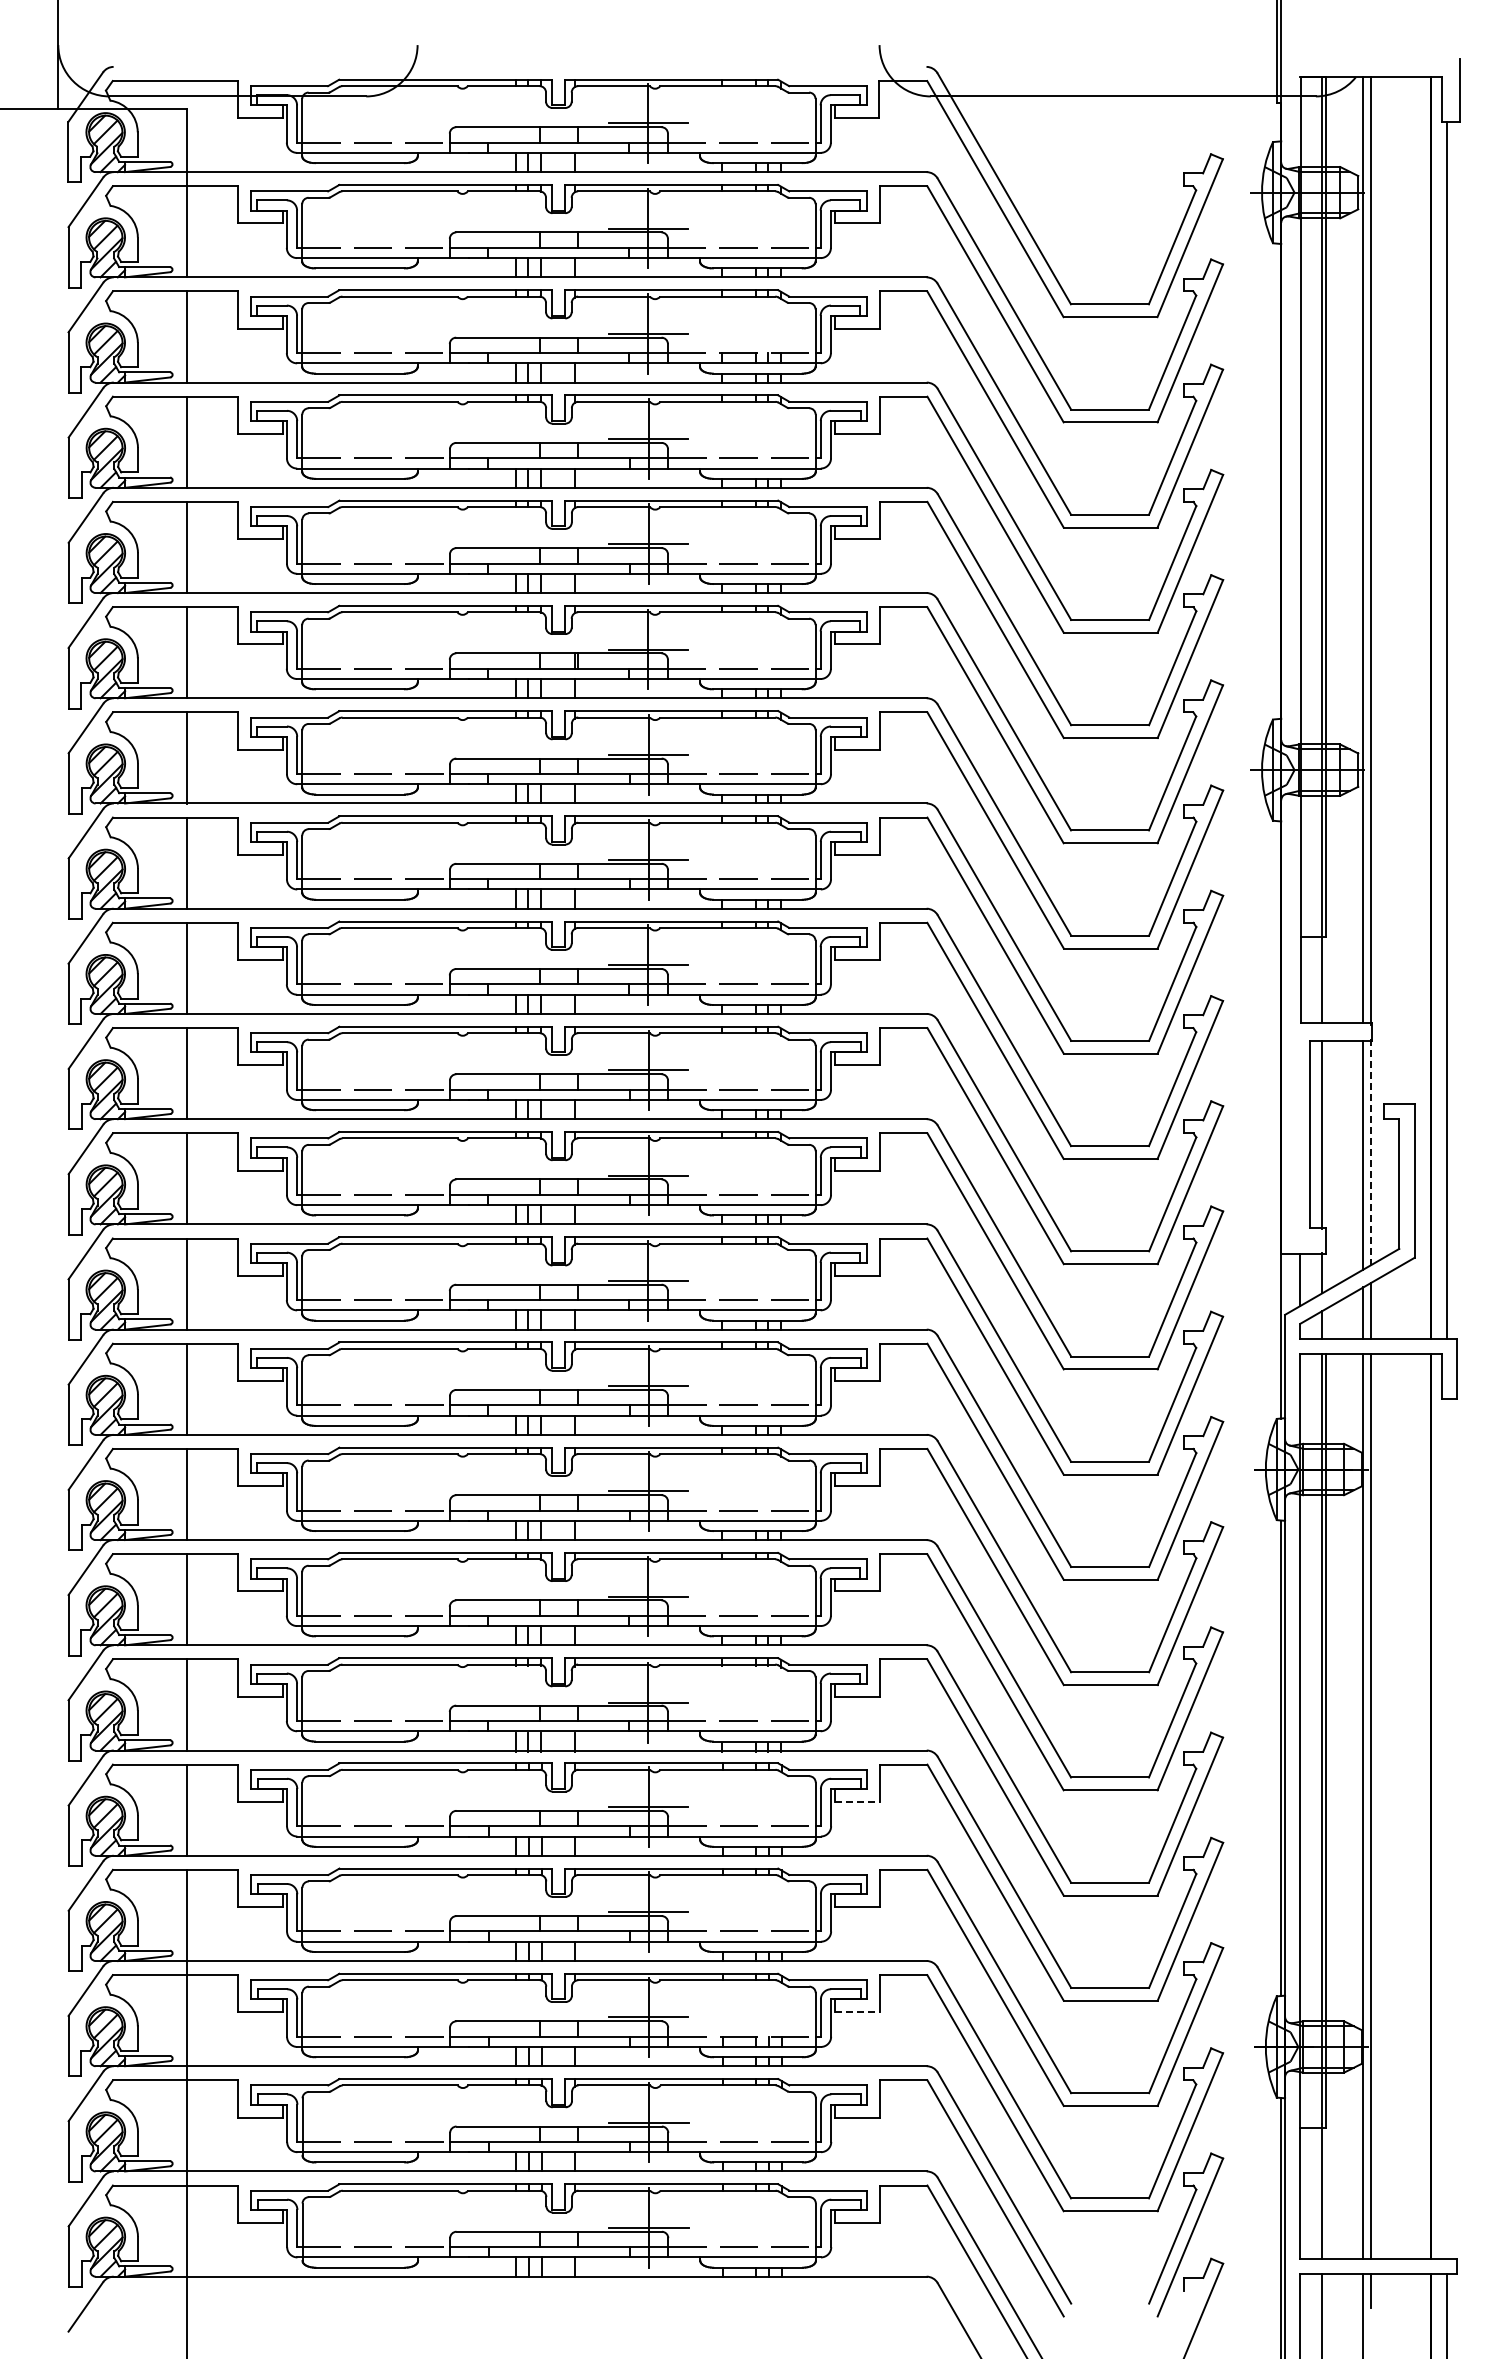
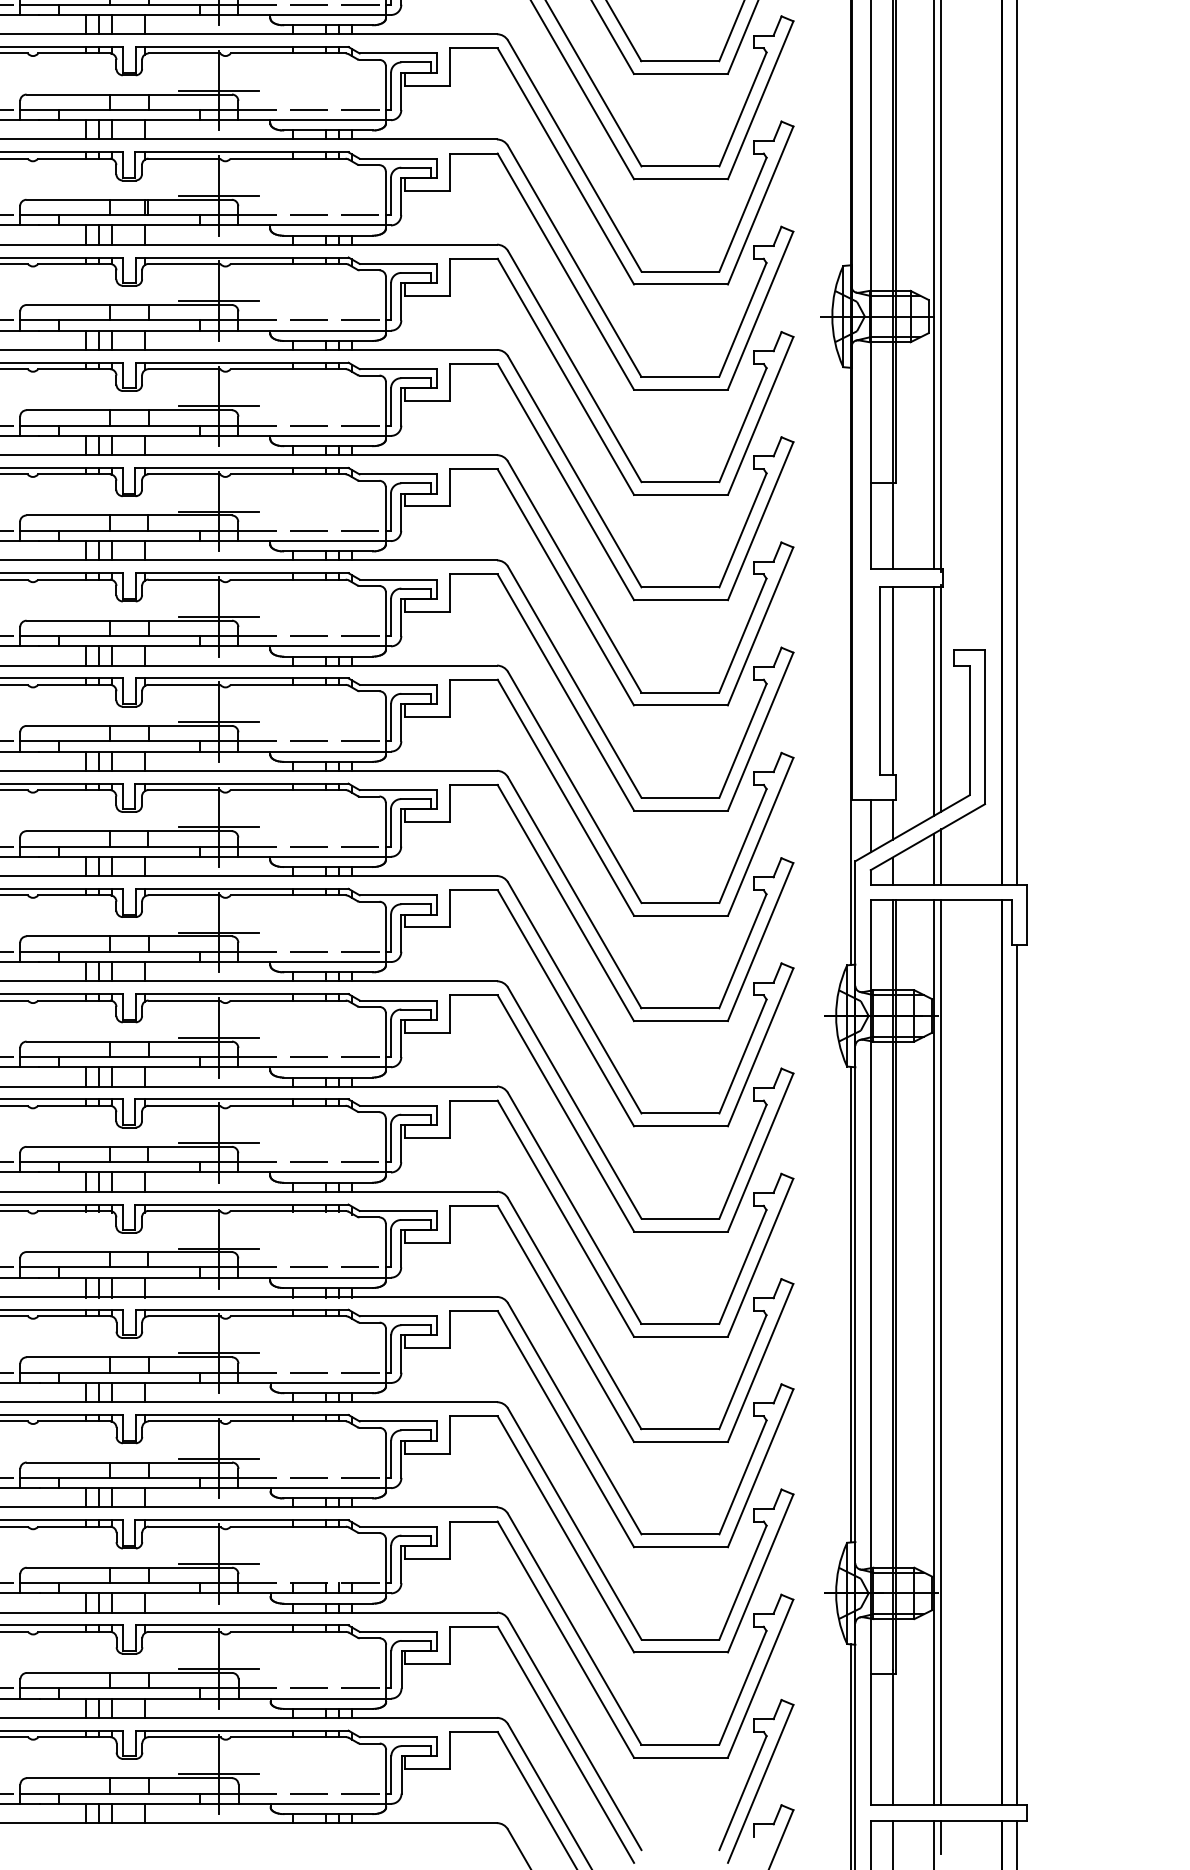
line: (1370, 1152) -> (940, 698), dashed -> solid
line: (857, 1801) -> (427, 1347), dashed -> solid
line: (1446, 1828) -> (1016, 1374), added
line: (857, 2012) -> (427, 1558), dashed -> solid

